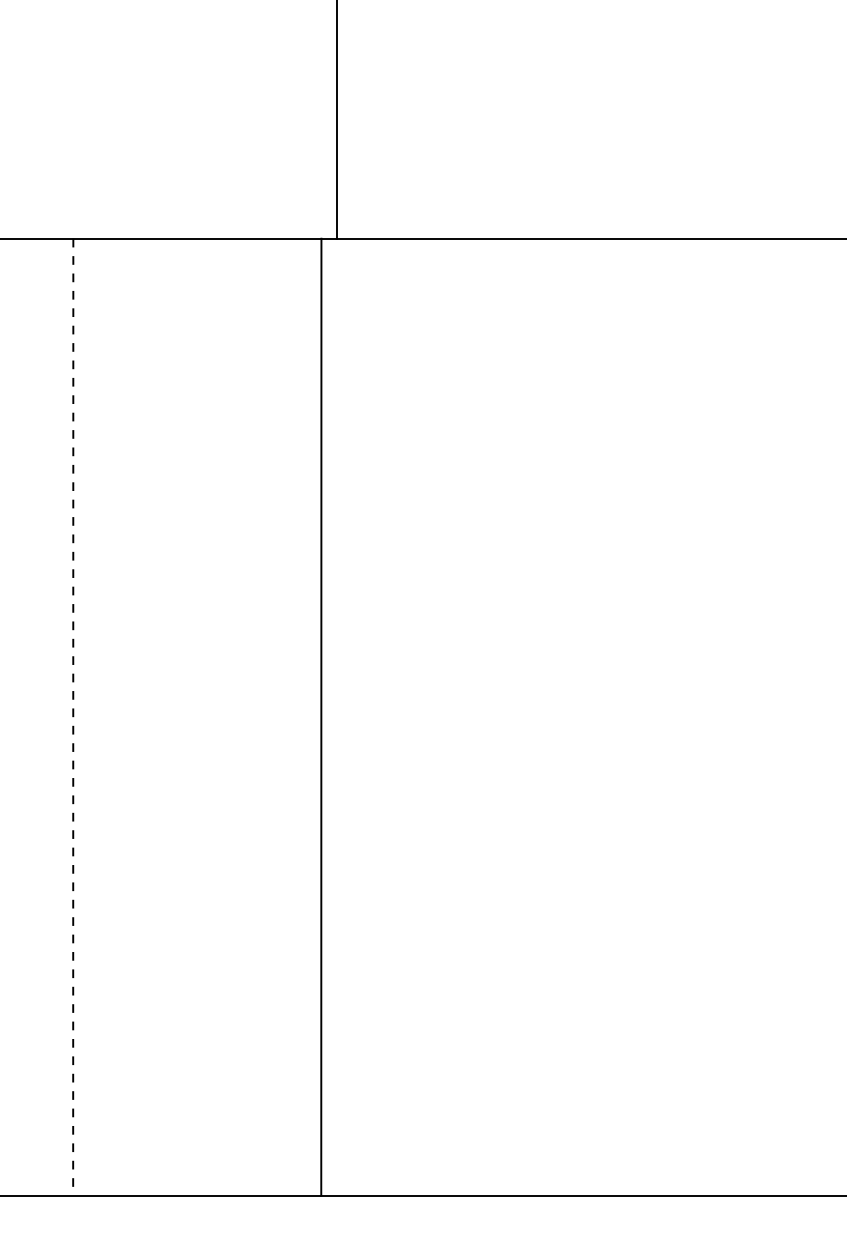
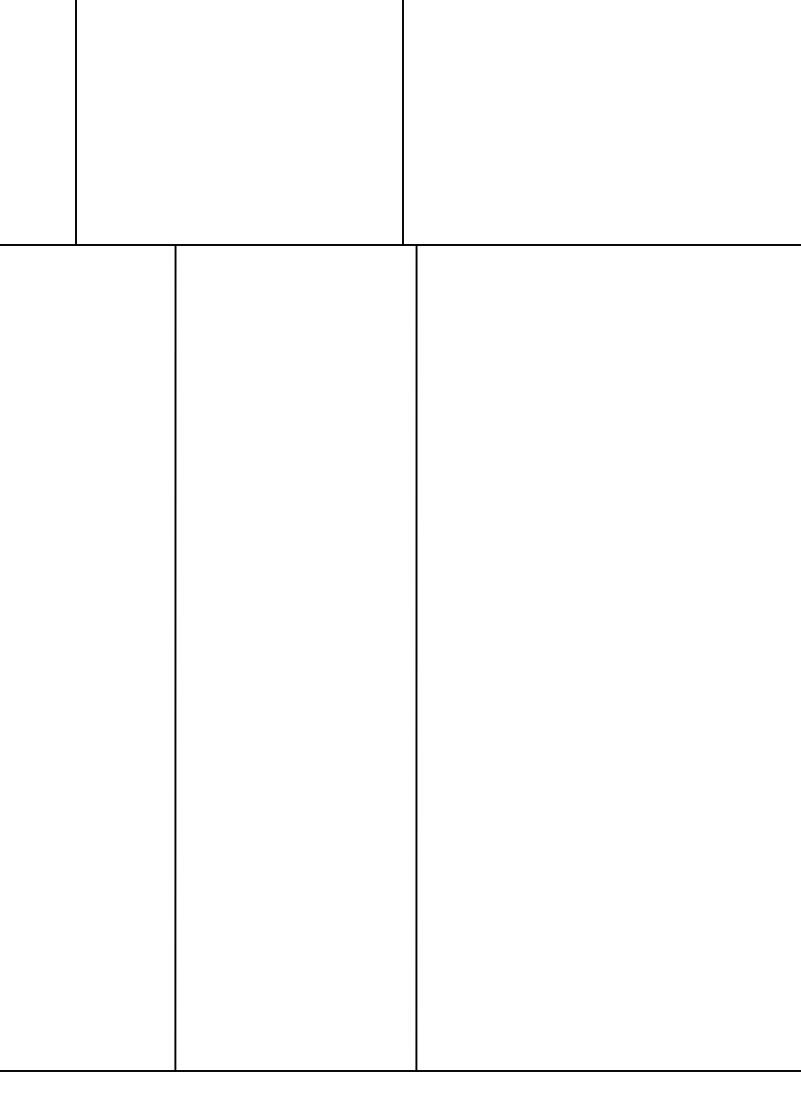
line: (321, 716) -> (416, 657), moved
line: (73, 717) -> (175, 658), dashed -> solid

